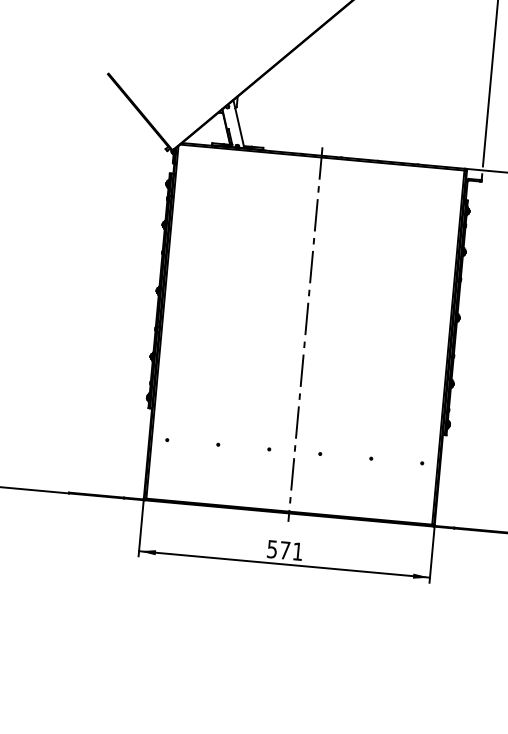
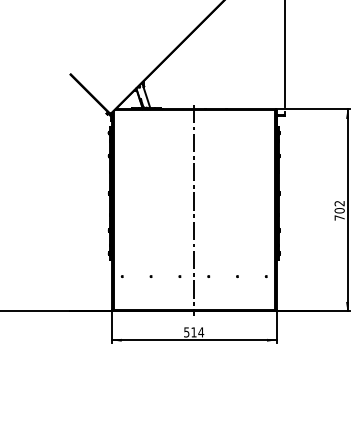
text: (291, 551) -> (197, 332), 571 -> 514

